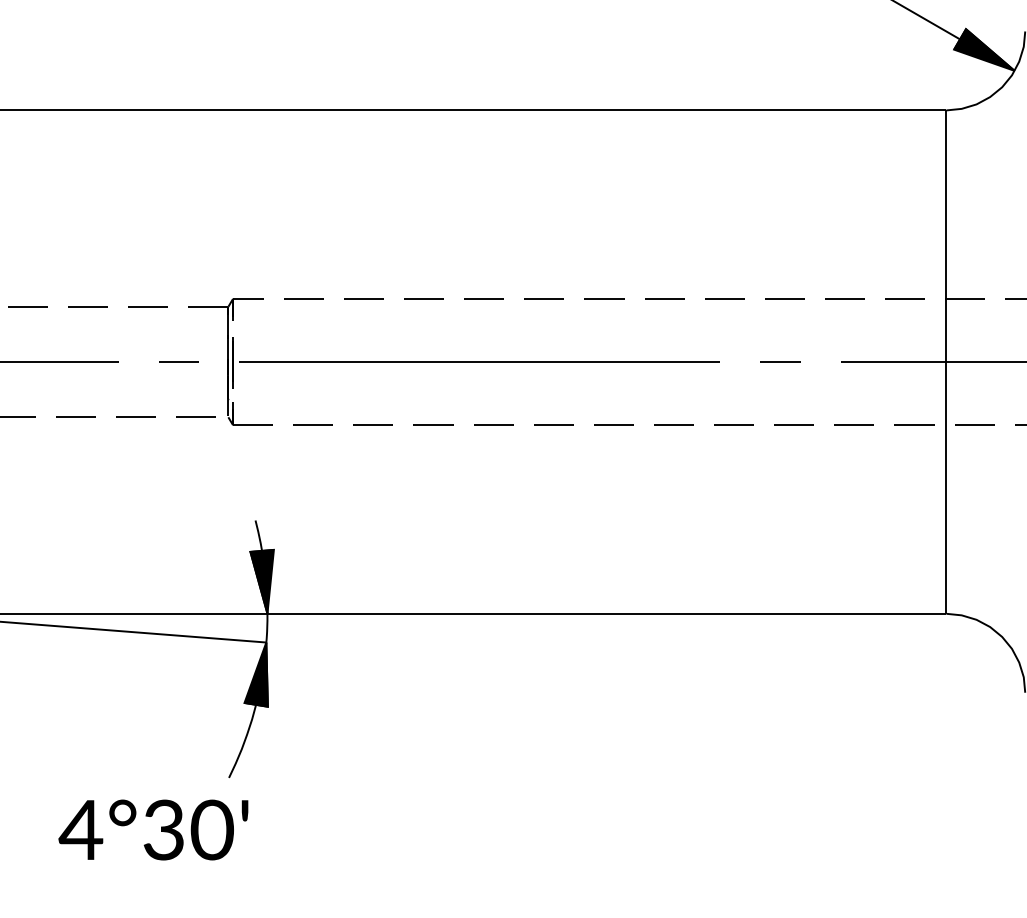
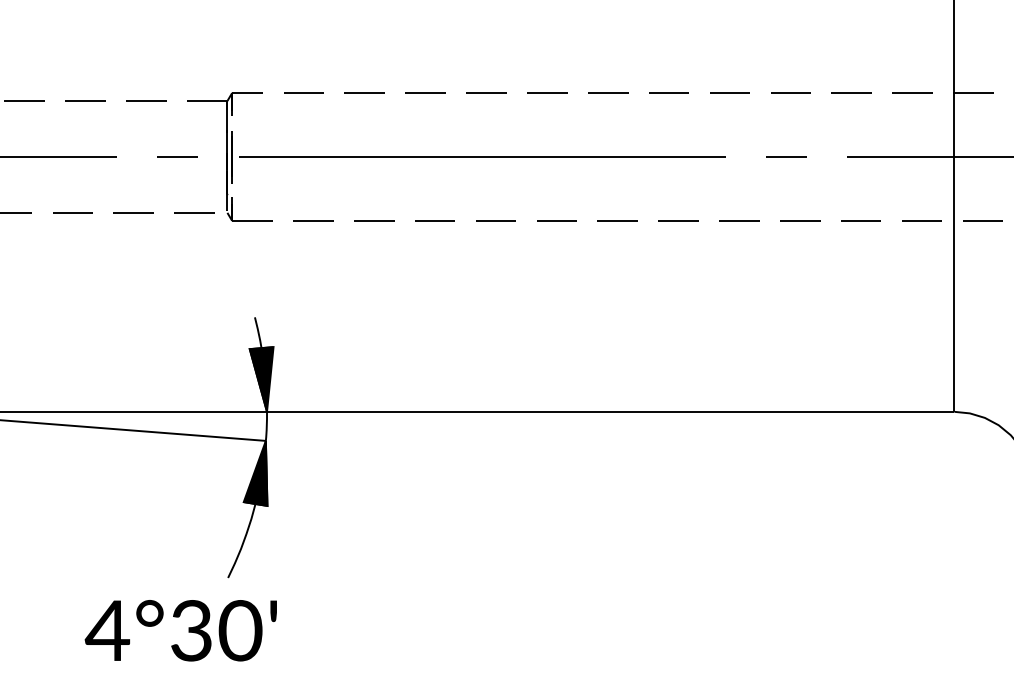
text: (153, 829) -> (180, 630), moved

